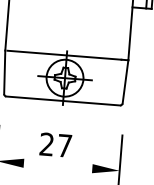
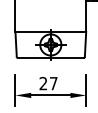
line: (57, 166) -> (50, 95), added

